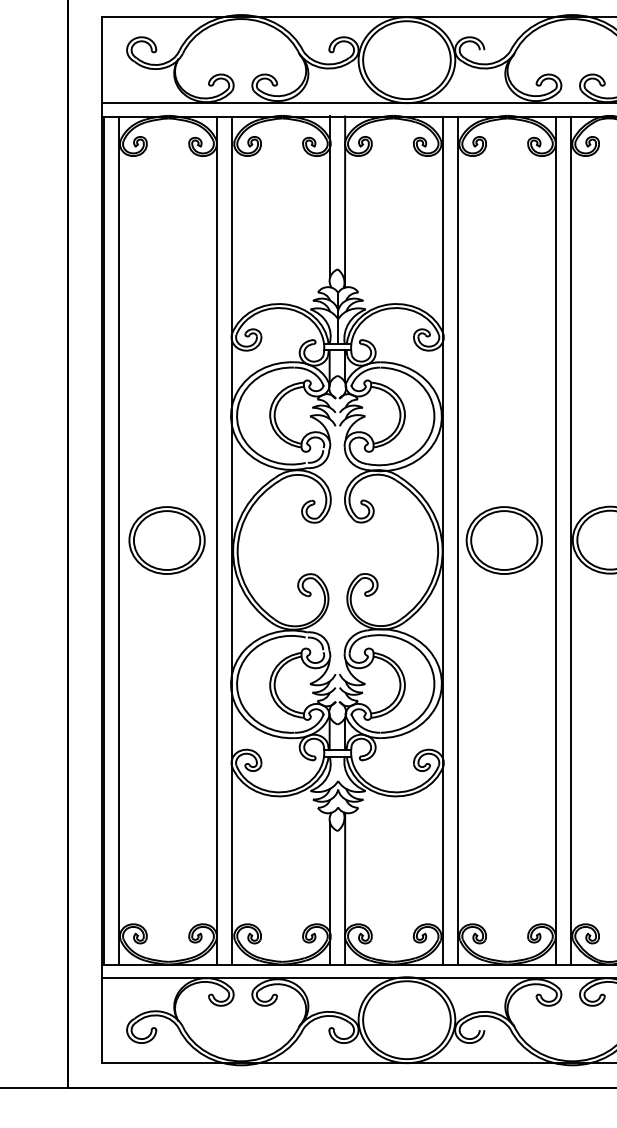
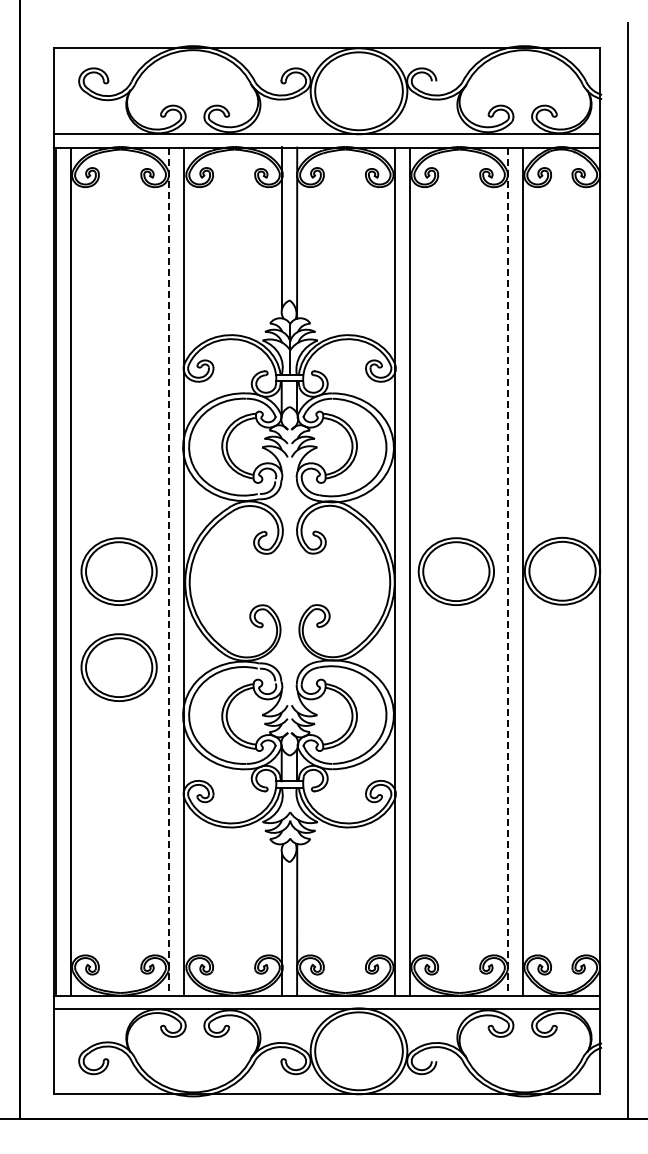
line: (217, 541) -> (169, 572), solid -> dashed
line: (555, 541) -> (507, 572), solid -> dashed
part: (166, 636) -> (118, 667), added

